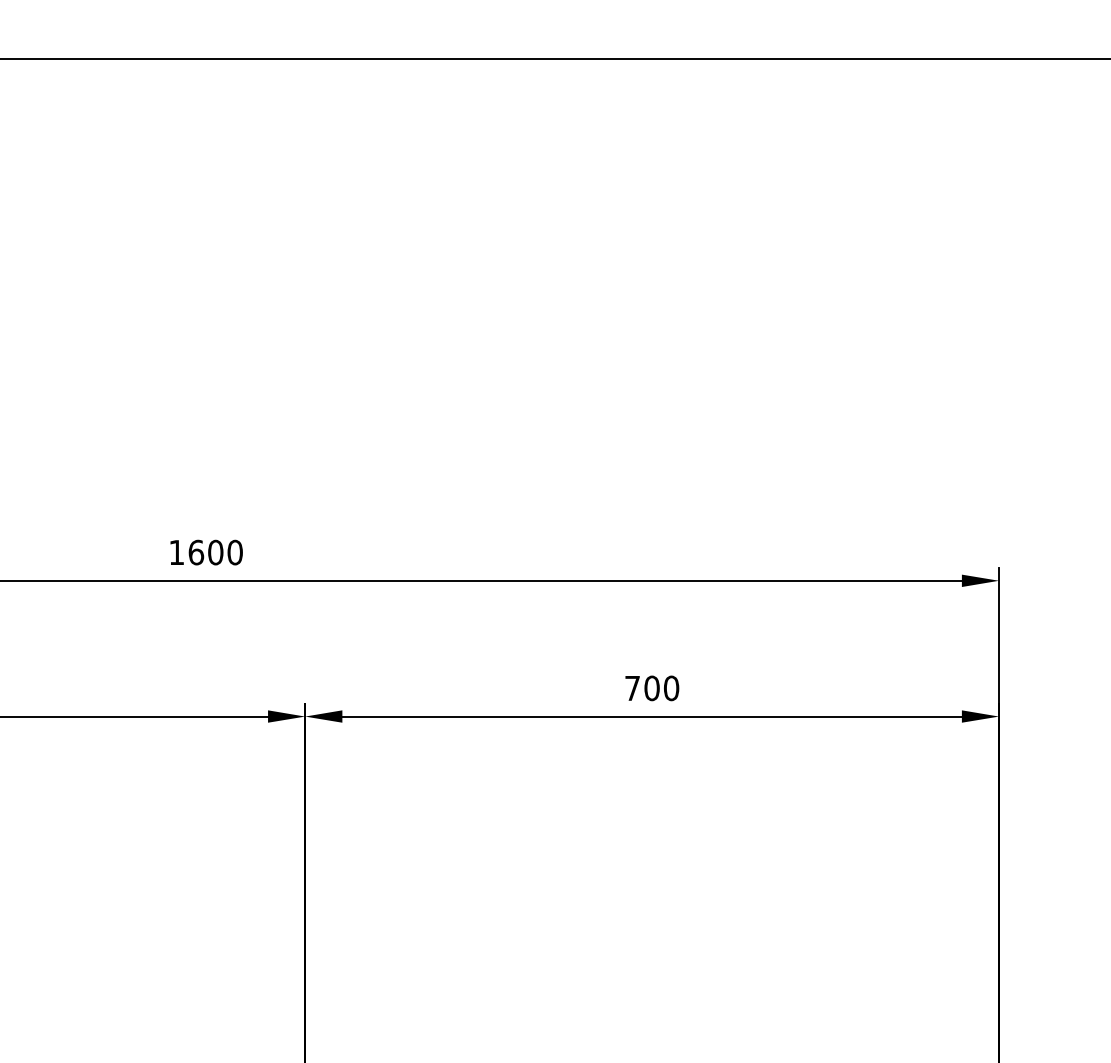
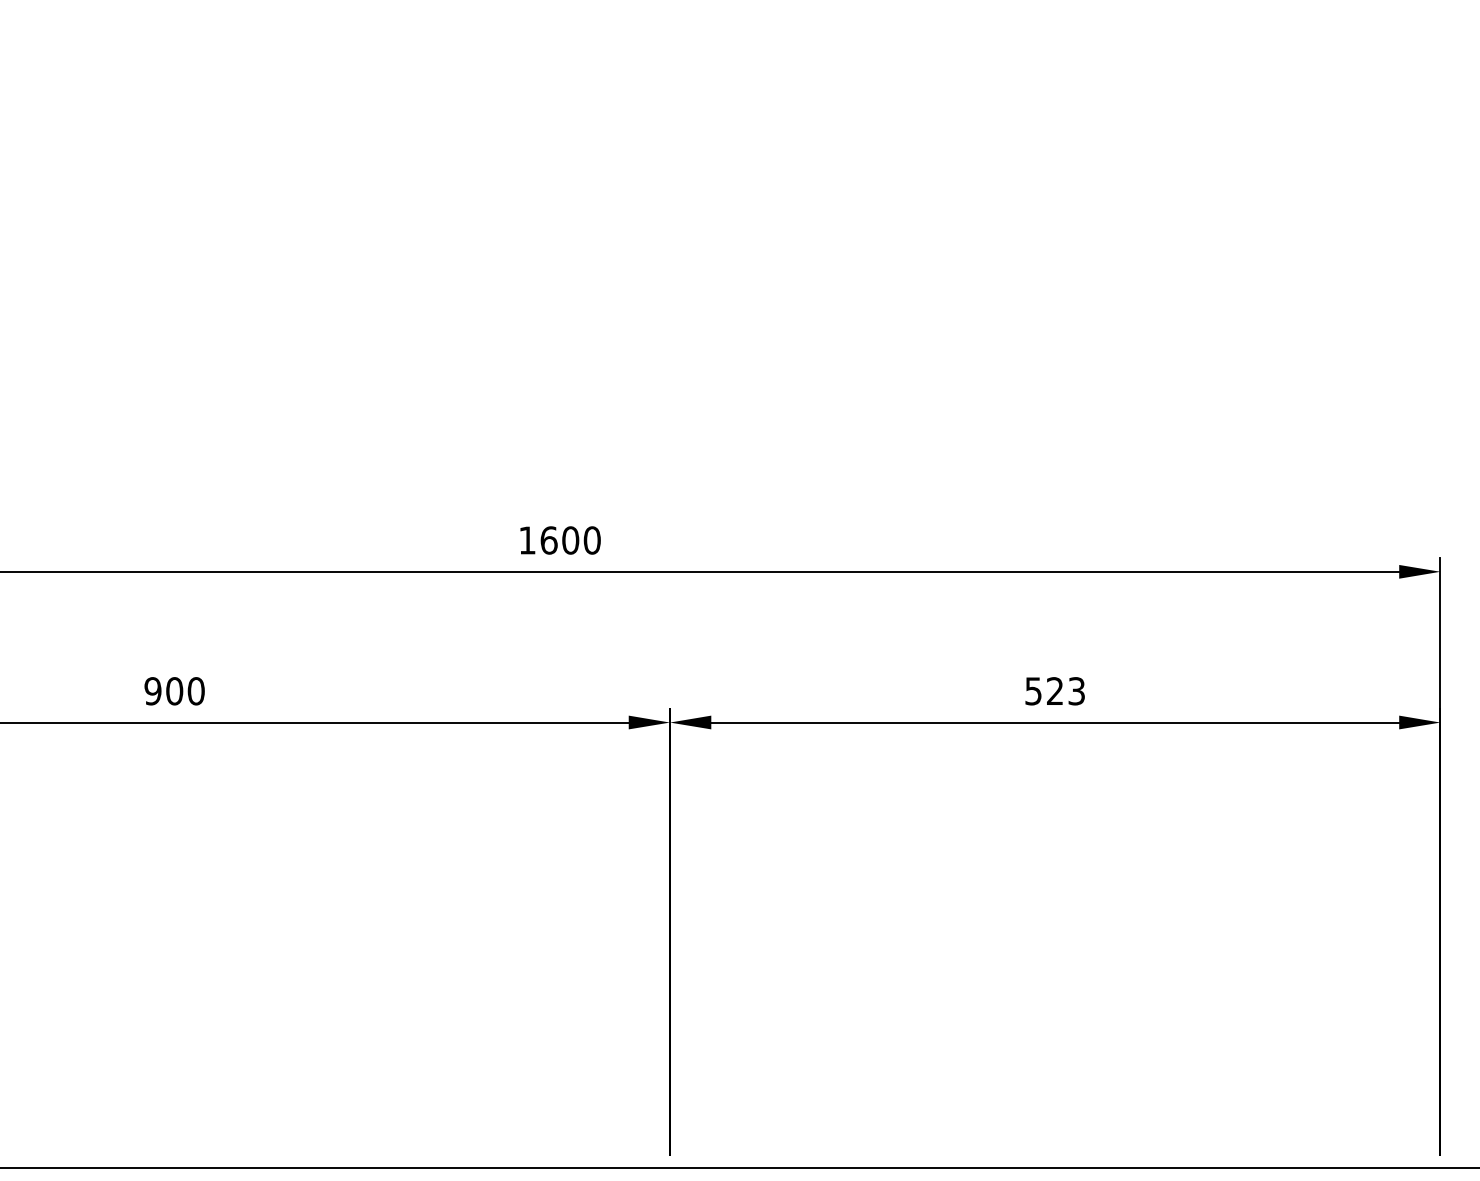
text: (652, 688) -> (1055, 691), 700 -> 523

